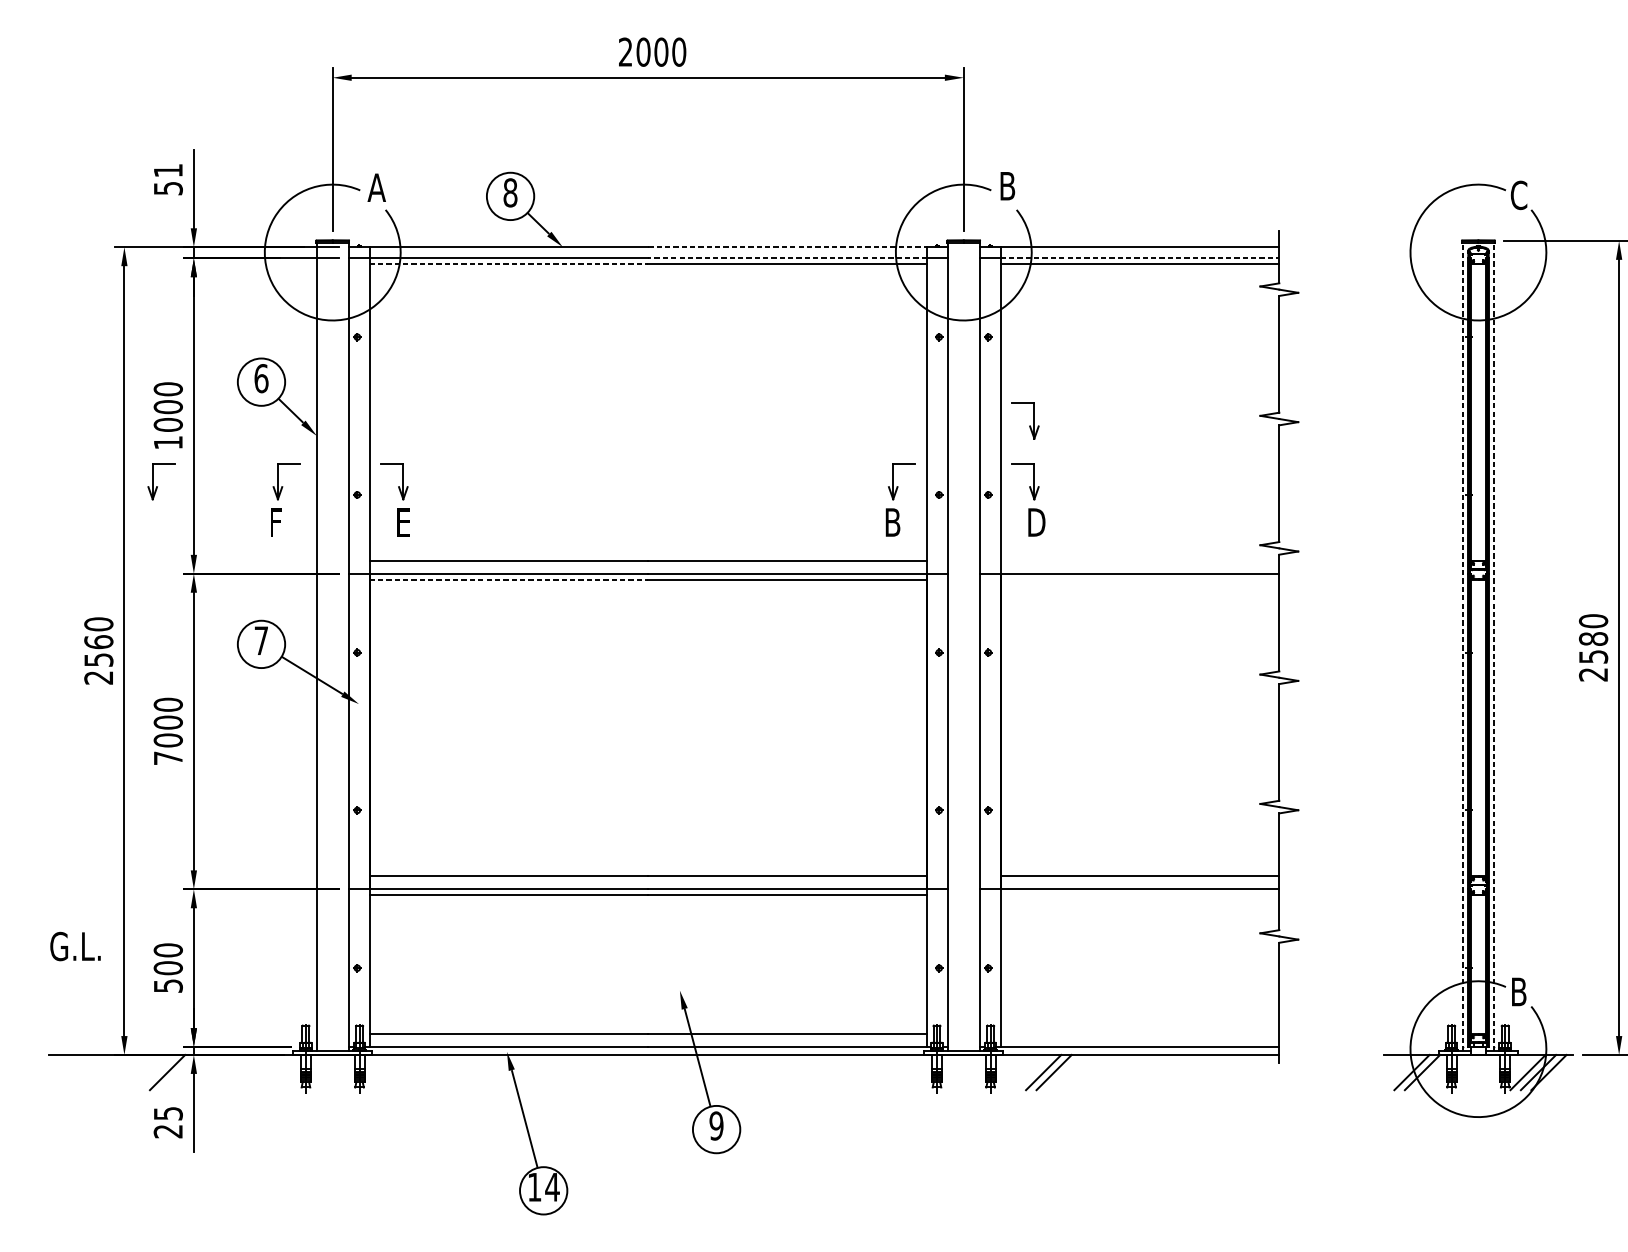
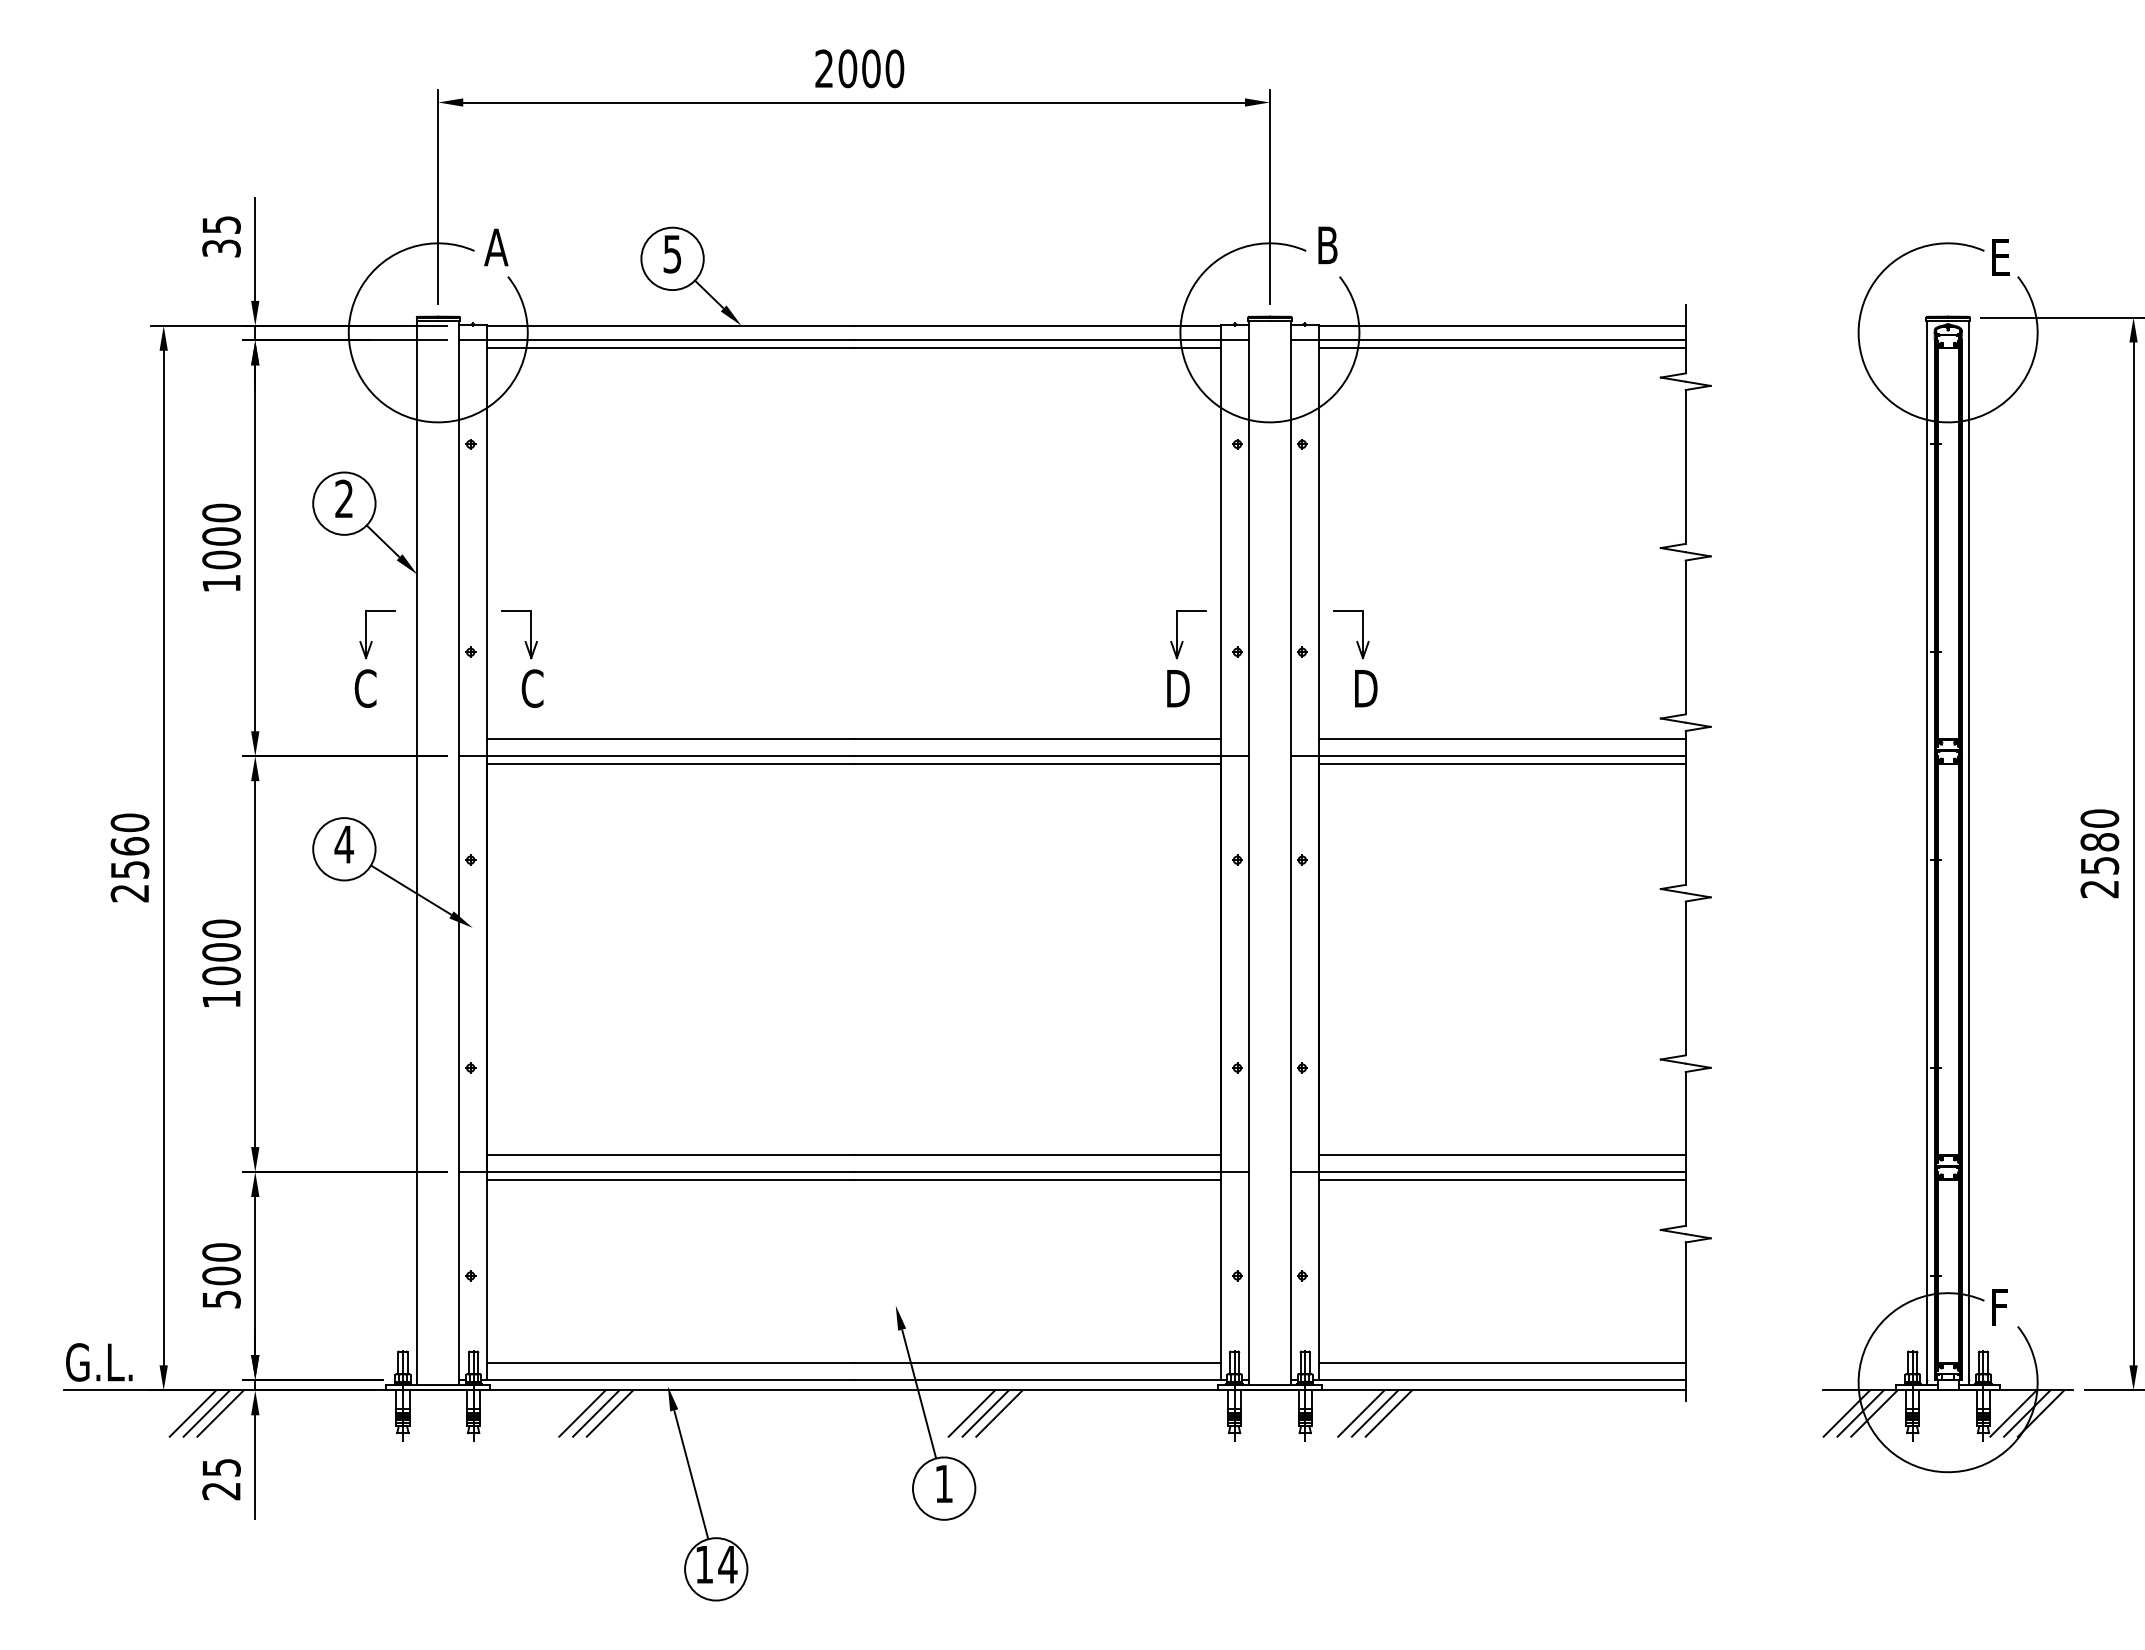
text: (168, 179) -> (221, 236), 51 -> 35
text: (510, 192) -> (672, 253), 8 -> 5
text: (1518, 195) -> (2001, 257), C -> E
line: (787, 246) -> (1037, 325), dashed -> solid
line: (787, 258) -> (1037, 340), dashed -> solid
line: (1140, 258) -> (1502, 340), dashed -> solid
line: (508, 264) -> (670, 348), dashed -> solid
text: (261, 378) -> (344, 498), 6 -> 2
part: (1029, 426) -> (1356, 561), removed
part: (157, 486) -> (207, 641), removed
text: (277, 522) -> (365, 688), F -> C
text: (404, 522) -> (532, 688), E -> C
text: (895, 522) -> (1179, 688), B -> D
line: (1139, 561) -> (1501, 739), added
line: (508, 580) -> (670, 764), dashed -> solid
line: (1139, 580) -> (1501, 764), added
text: (260, 640) -> (343, 844), 7 -> 4
line: (1462, 646) -> (1927, 852), dashed -> solid
line: (1493, 646) -> (1968, 852), dashed -> solid
text: (168, 758) -> (221, 999), 7000 -> 1000
line: (1139, 894) -> (1501, 1179), added
text: (75, 946) -> (99, 1362), moved
text: (1518, 991) -> (2001, 1306), B -> F
line: (1139, 1033) -> (1501, 1362), added
line: (146, 1072) -> (192, 1413), added
line: (156, 1072) -> (206, 1413), added
line: (442, 1072) -> (582, 1413), added
line: (452, 1072) -> (596, 1413), added
line: (462, 1072) -> (609, 1413), added
line: (737, 1072) -> (971, 1413), added
line: (747, 1072) -> (985, 1413), added
line: (758, 1072) -> (999, 1413), added
line: (1033, 1072) -> (1361, 1413), added
line: (1401, 1072) -> (1846, 1413), added
text: (716, 1125) -> (943, 1483), 9 -> 1

